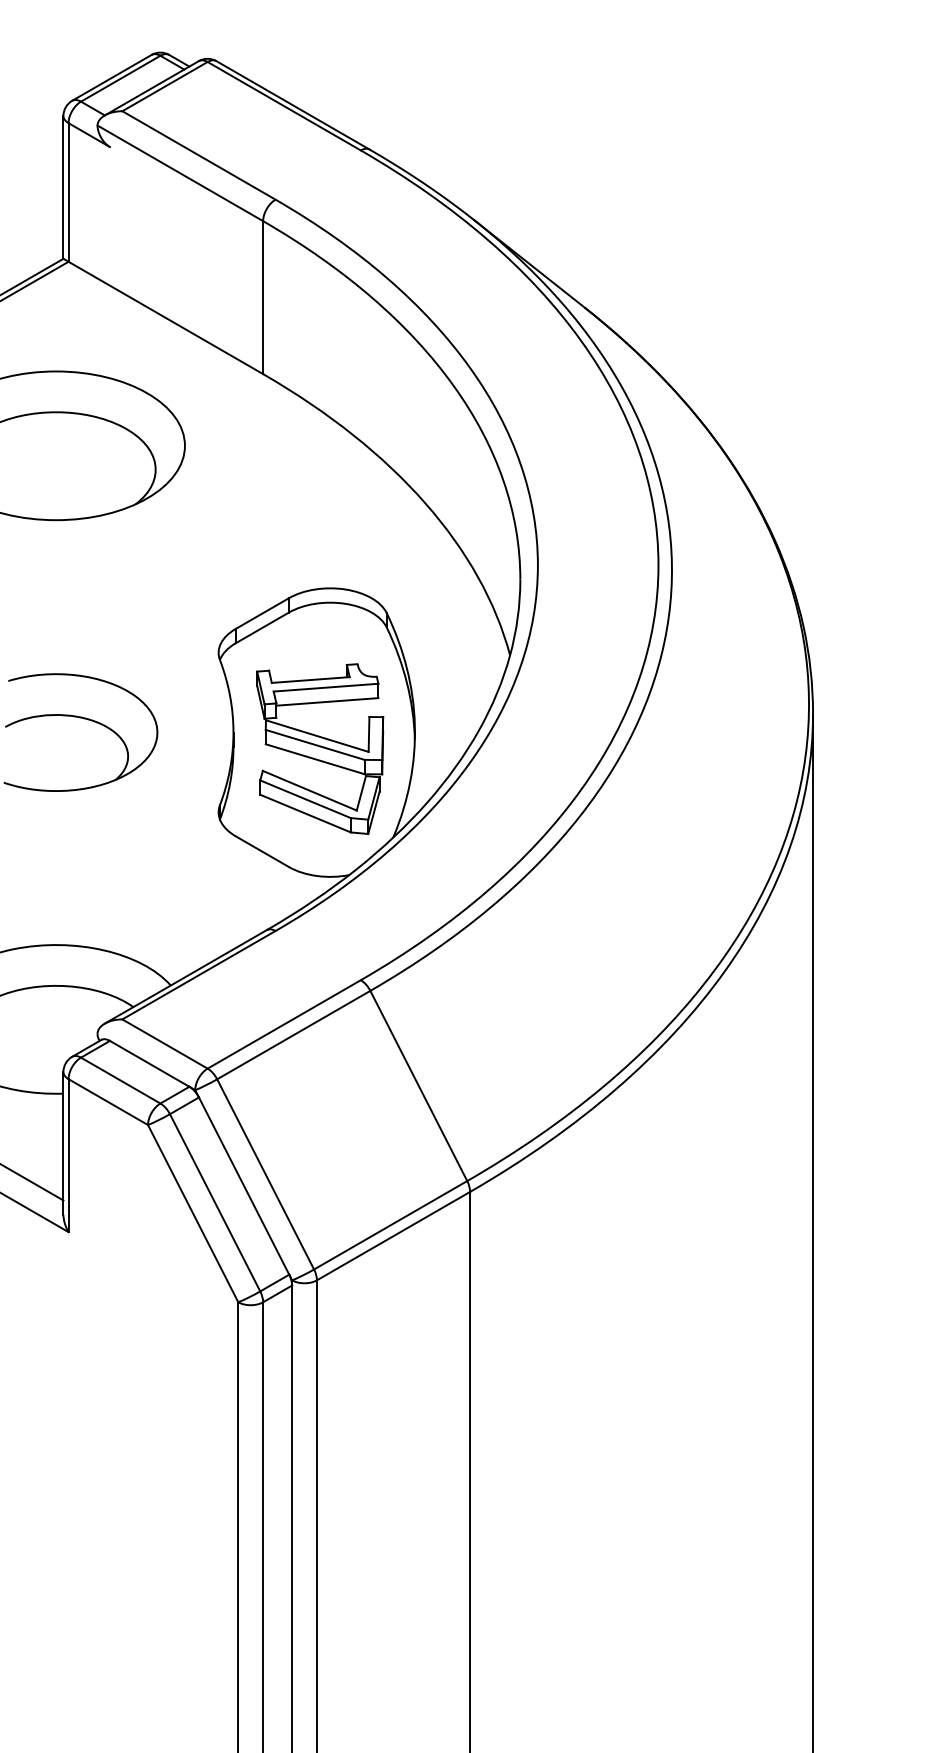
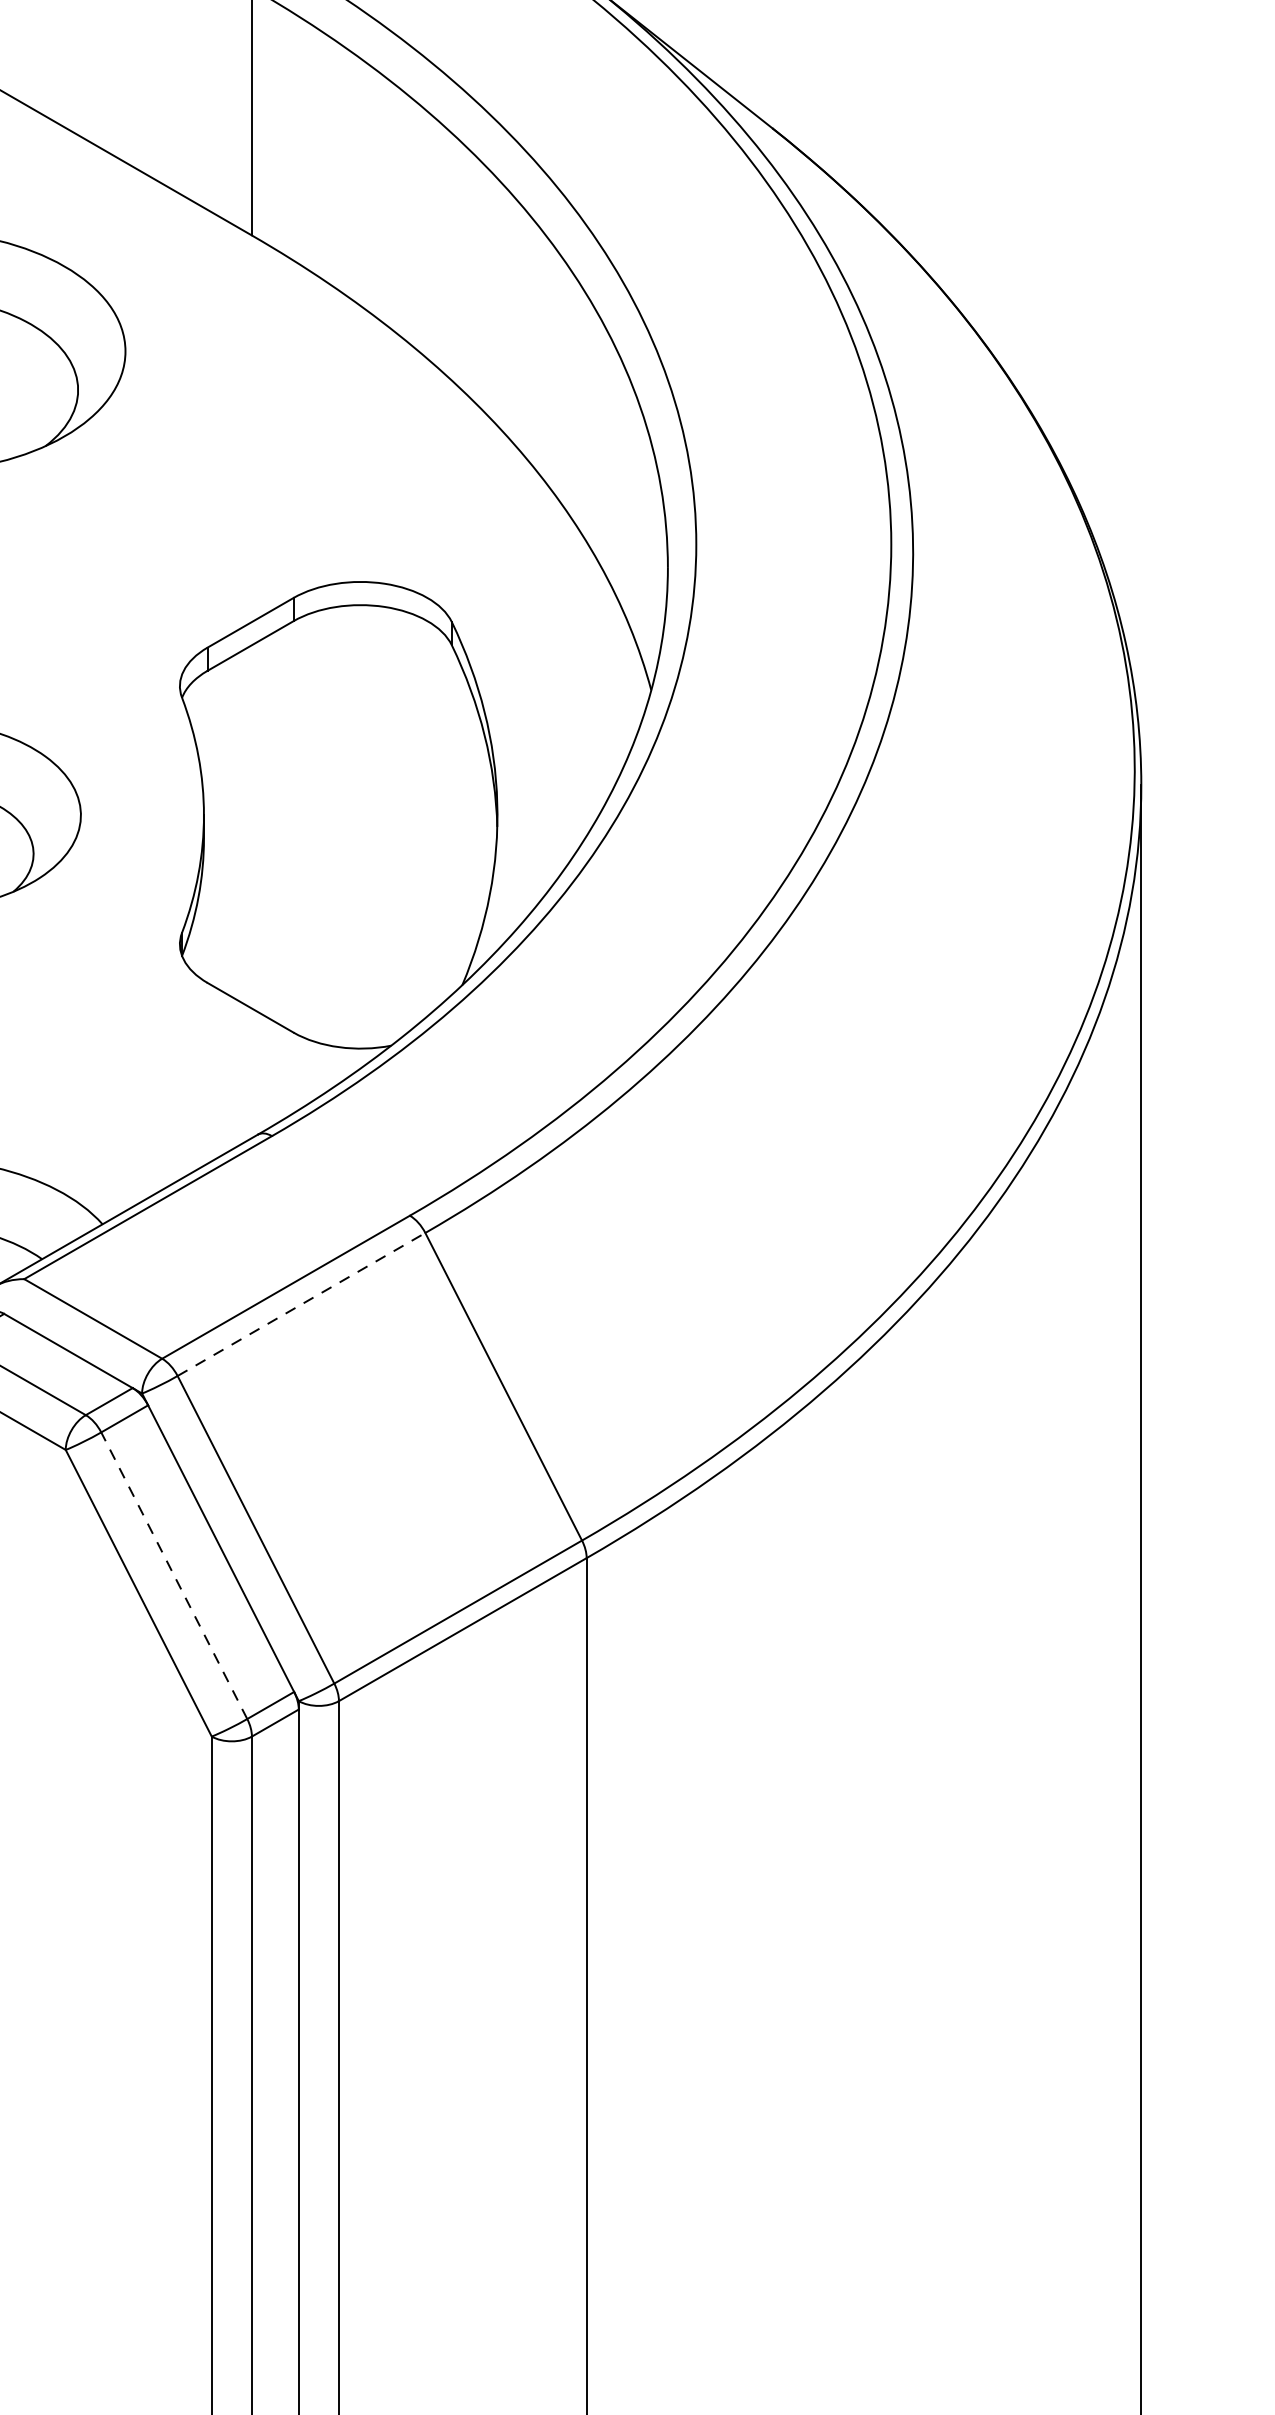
part: (320, 748) -> (344, 840), removed
line: (294, 1034) -> (302, 1303), solid -> dashed
line: (214, 1202) -> (173, 1575), solid -> dashed

